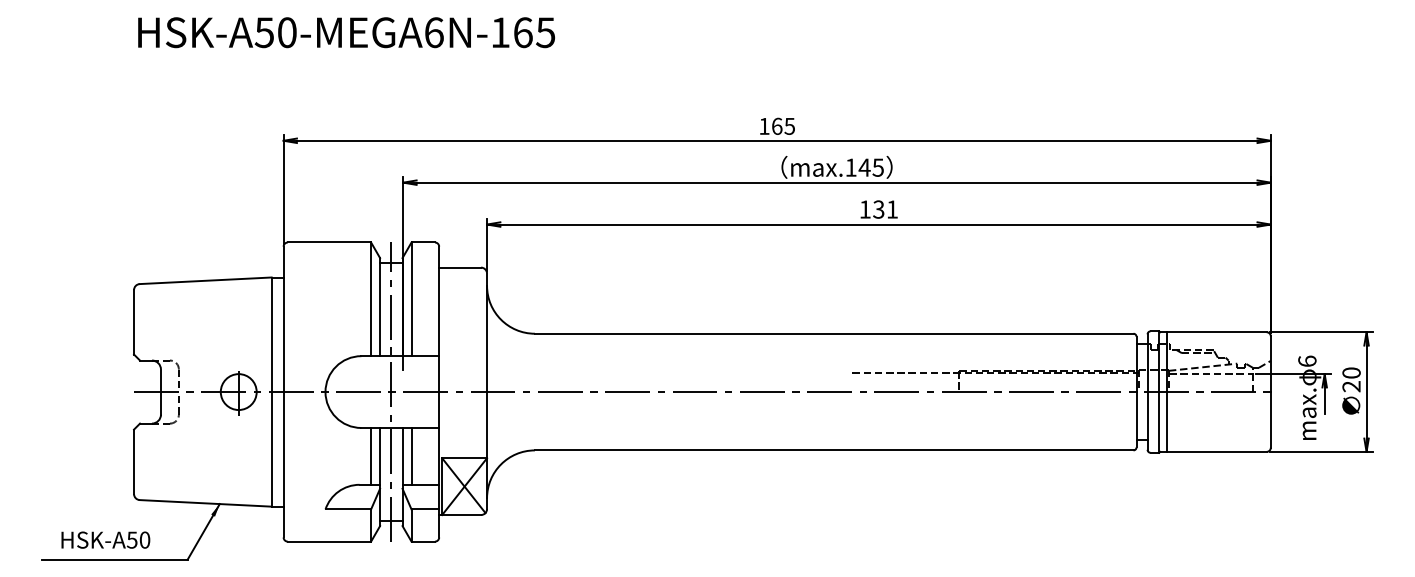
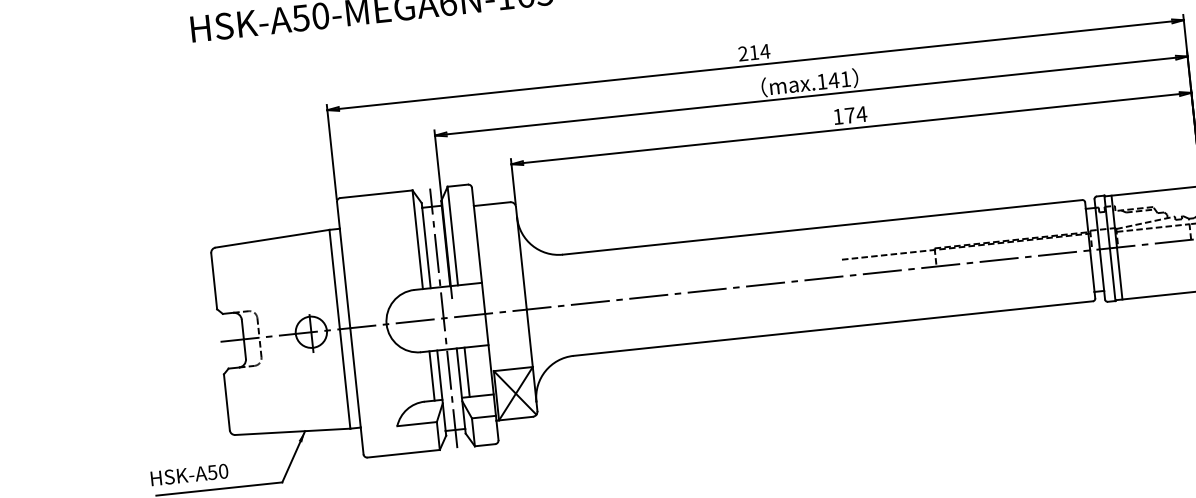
text: (777, 125) -> (754, 51), 165 -> 214
text: (877, 167) -> (845, 79), max.145 -> max.141
text: (885, 209) -> (855, 114), 131 -> 174
text: (105, 539) -> (189, 474), moved

